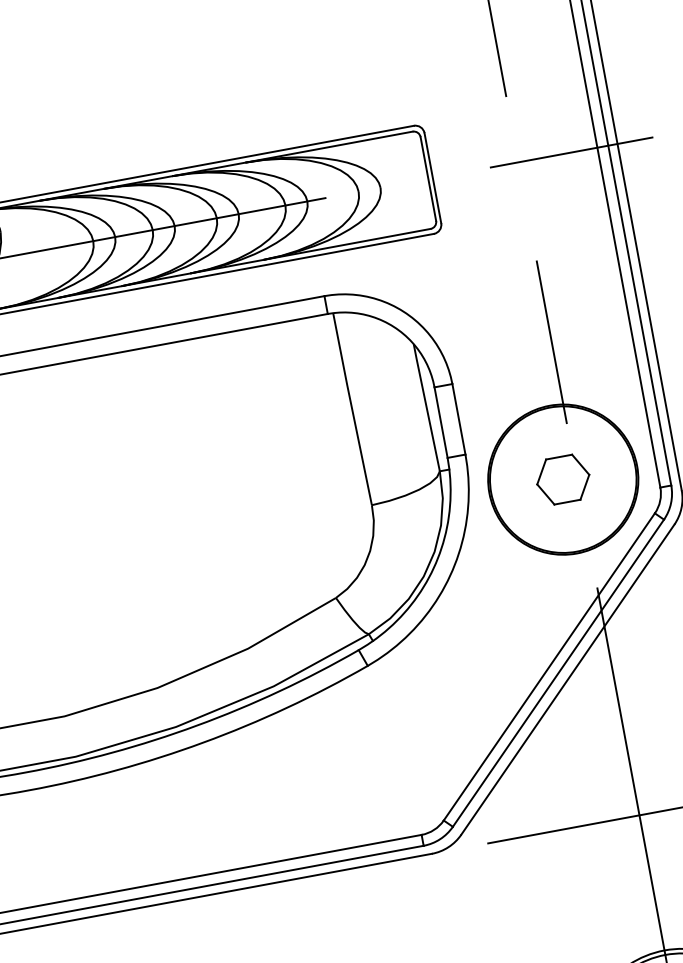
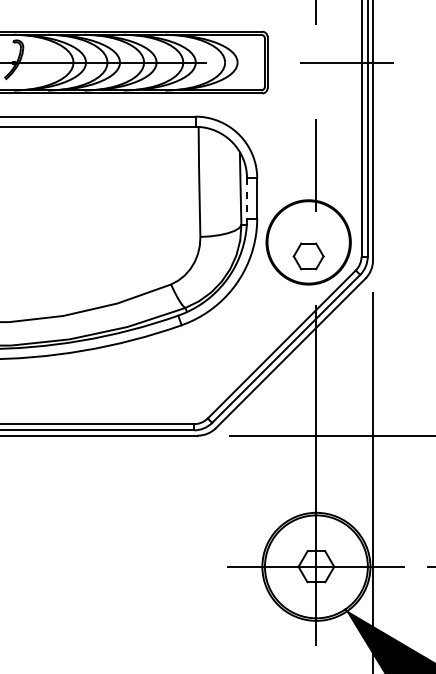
line: (441, 422) -> (247, 198), solid -> dashed
part: (562, 479) -> (308, 256), moved

